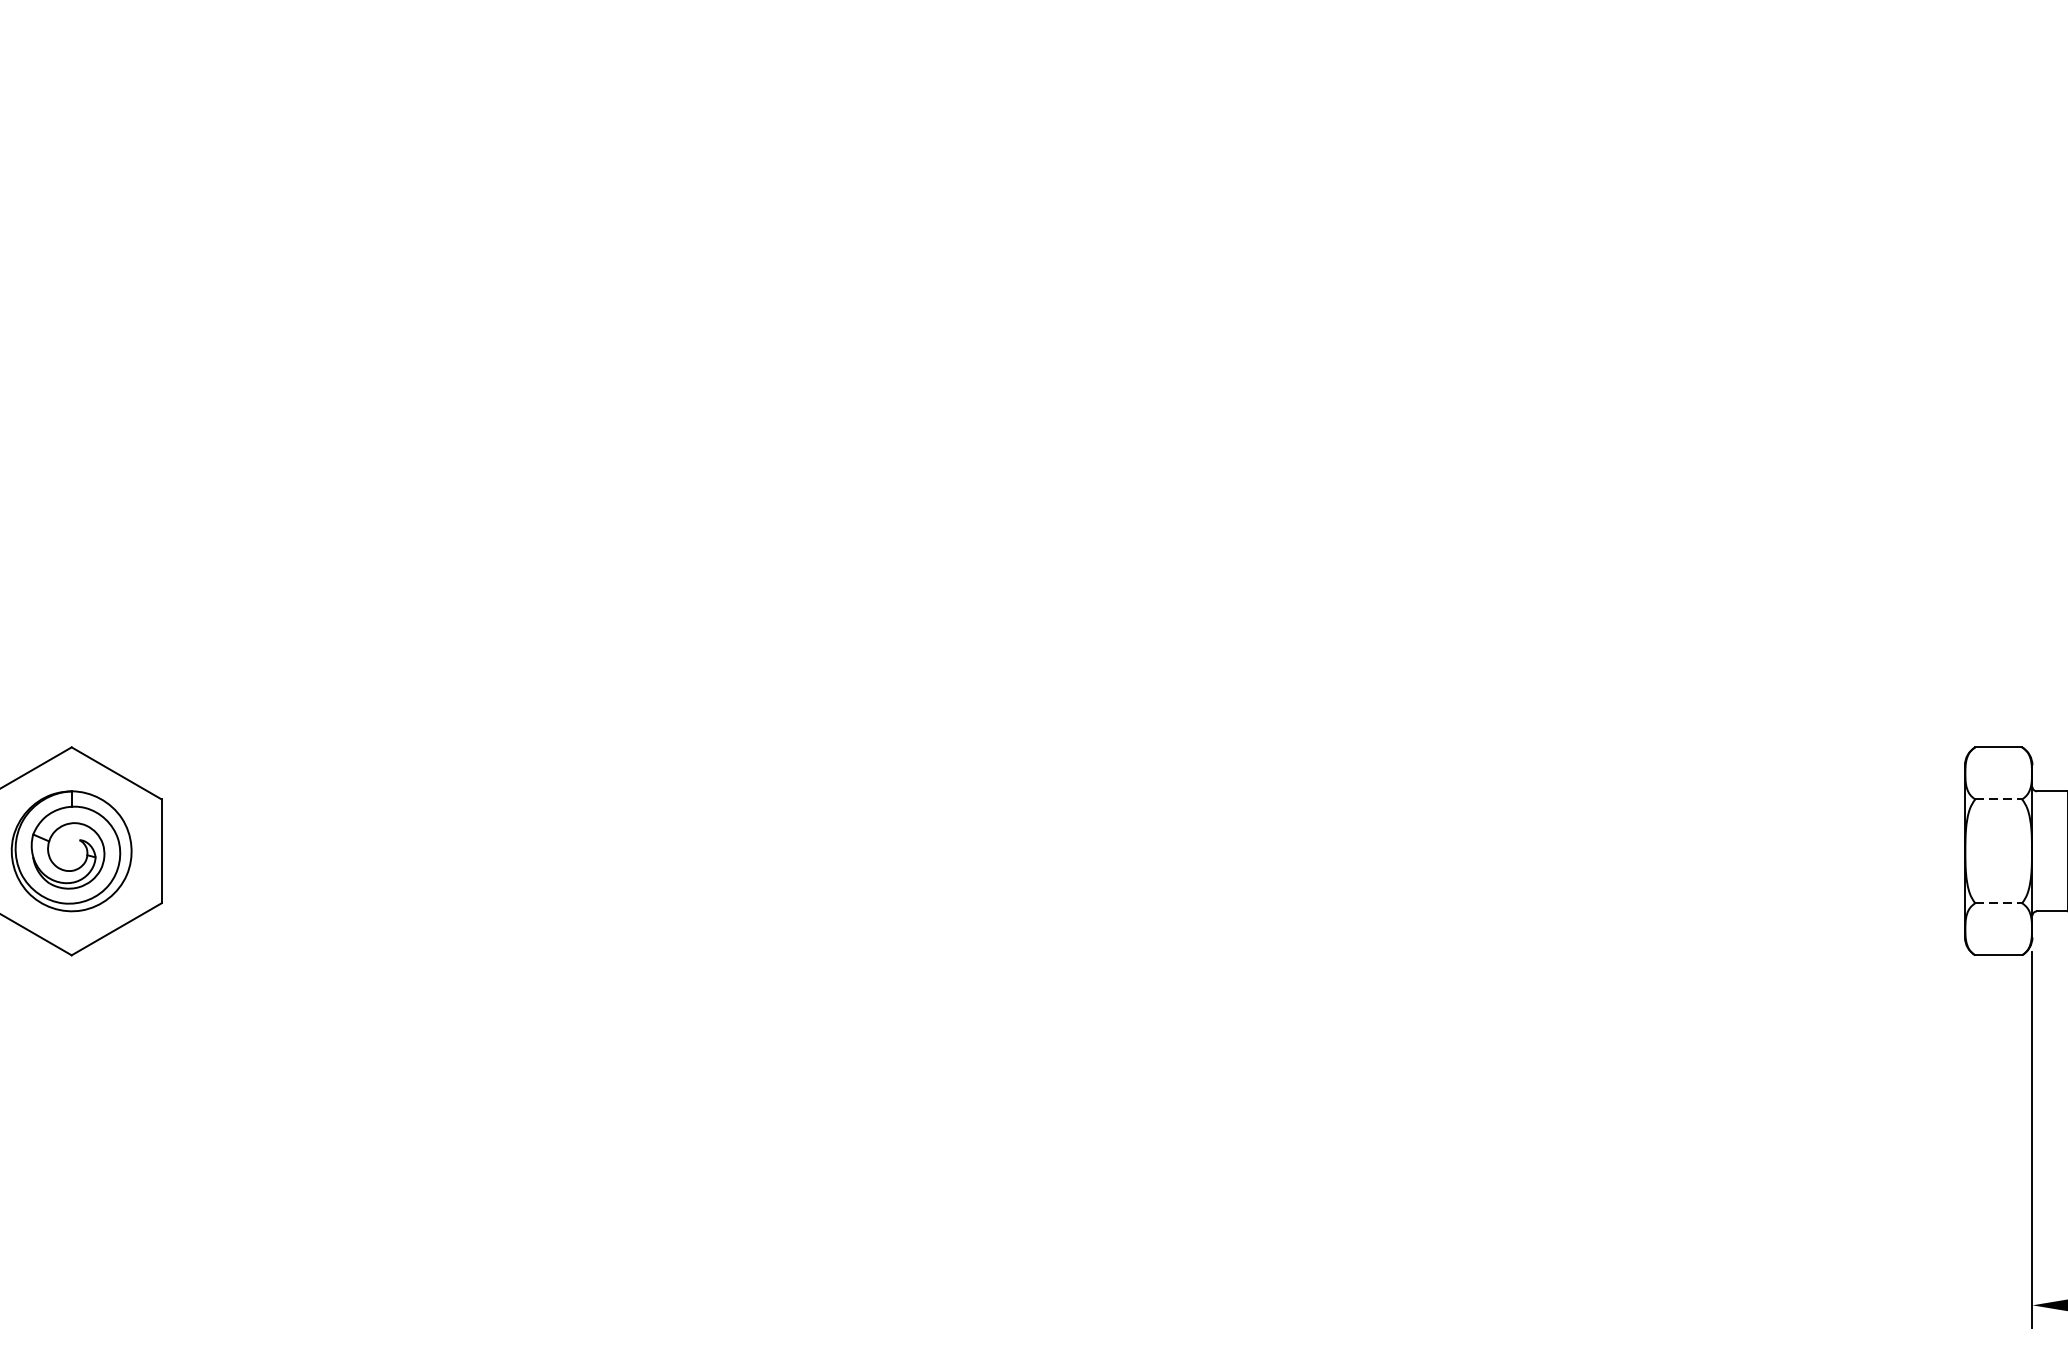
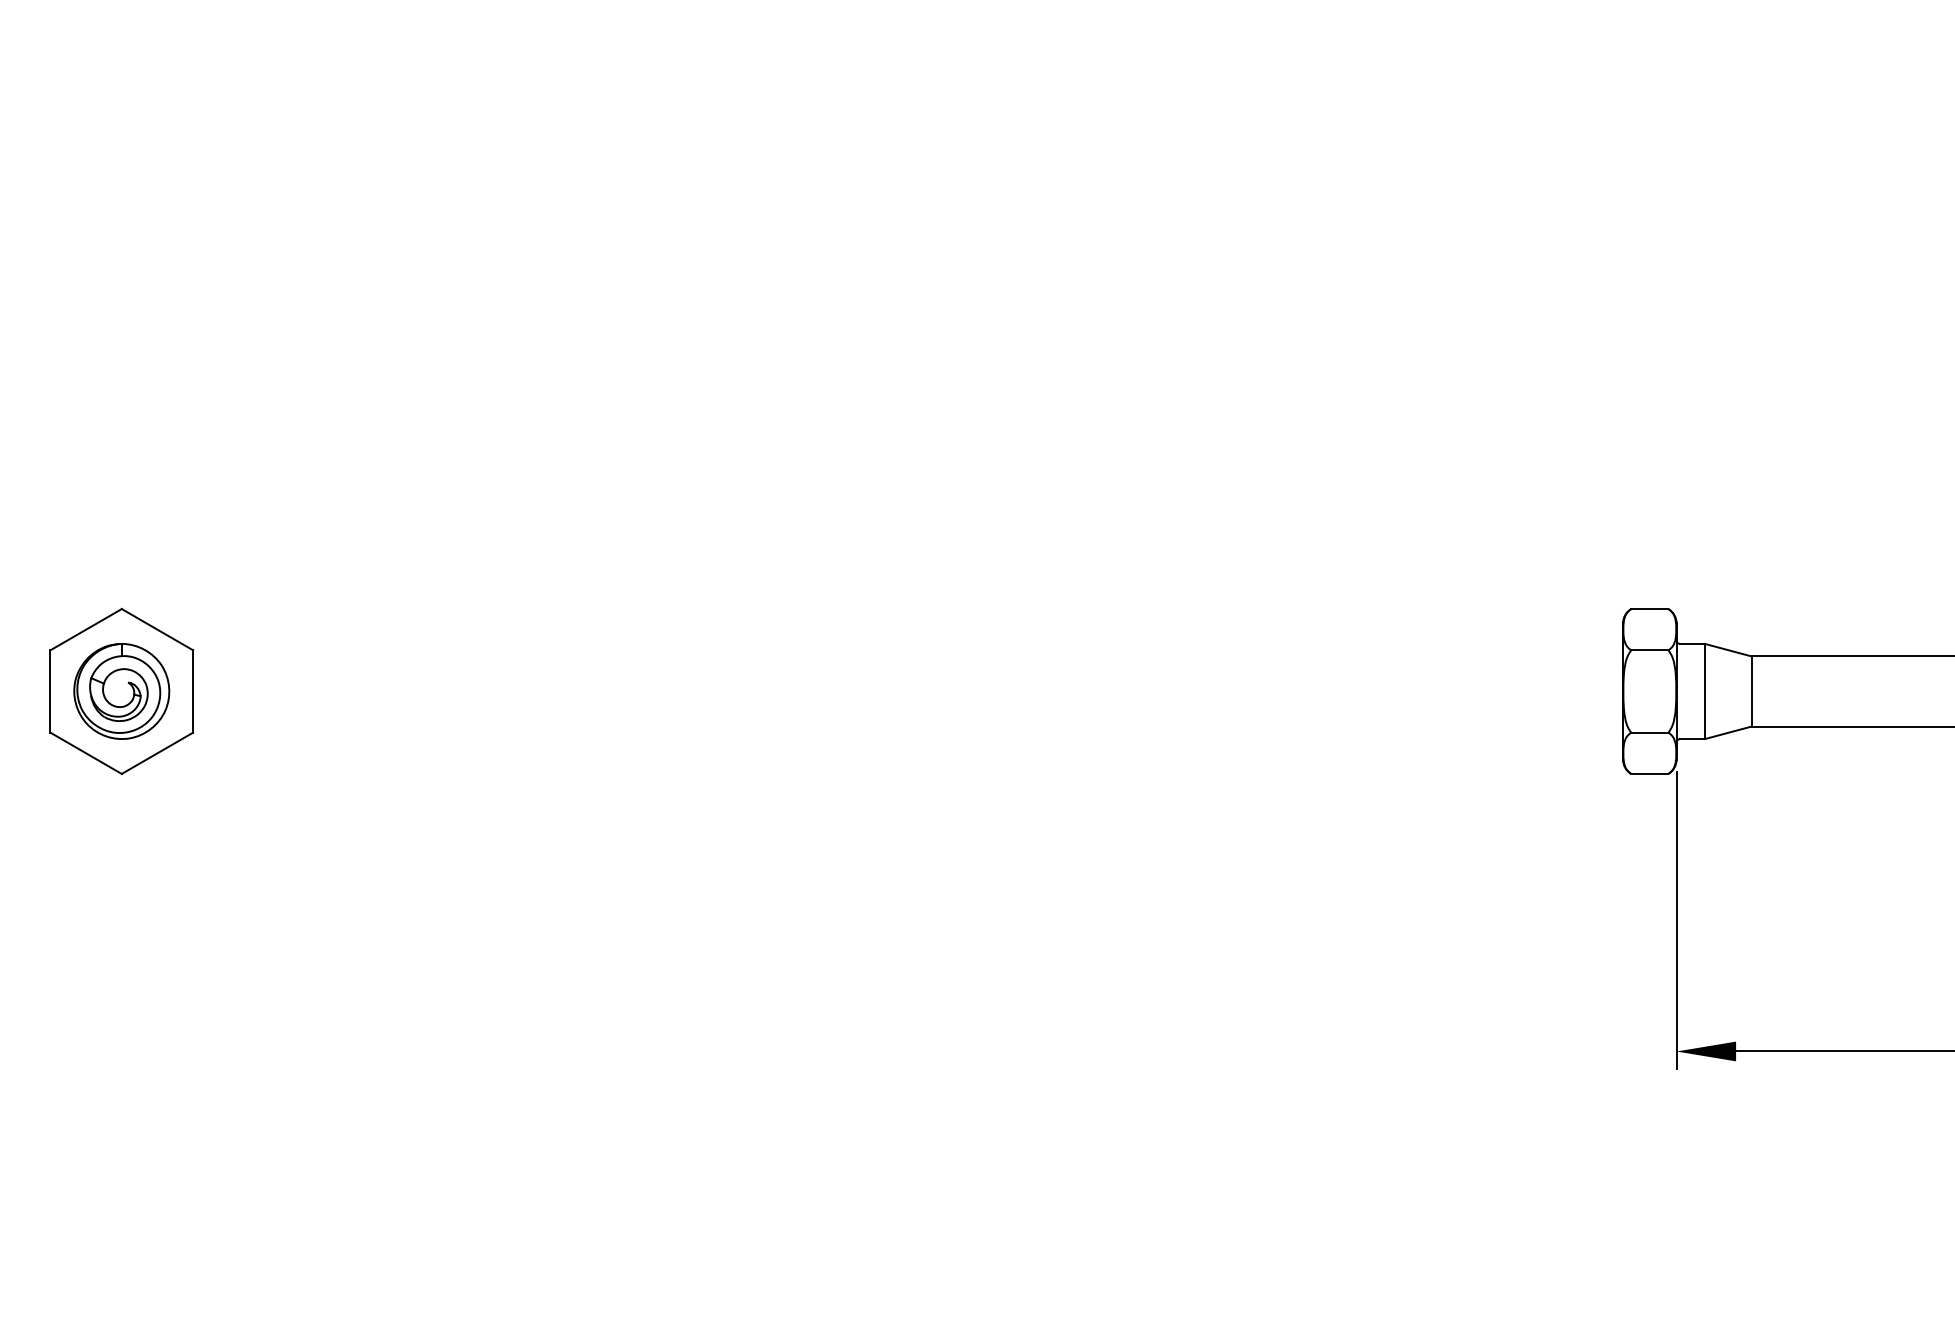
line: (1998, 799) -> (1649, 650), dashed -> solid
line: (1998, 903) -> (1649, 732), dashed -> solid

